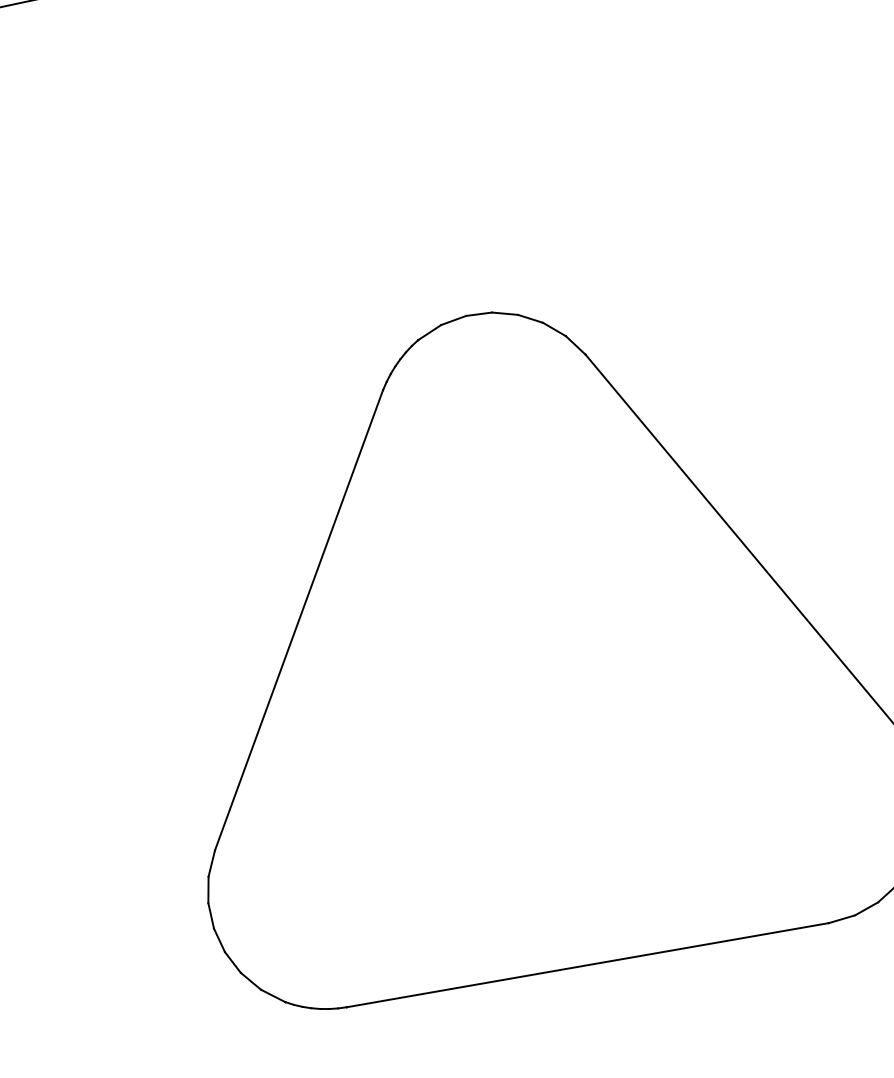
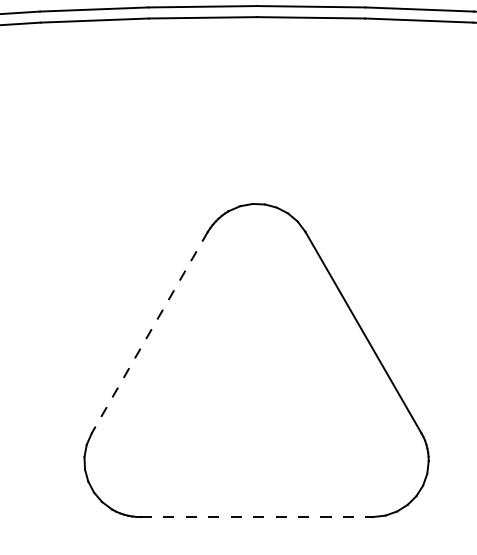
line: (298, 620) -> (149, 332), solid -> dashed
line: (587, 966) -> (256, 517), solid -> dashed

